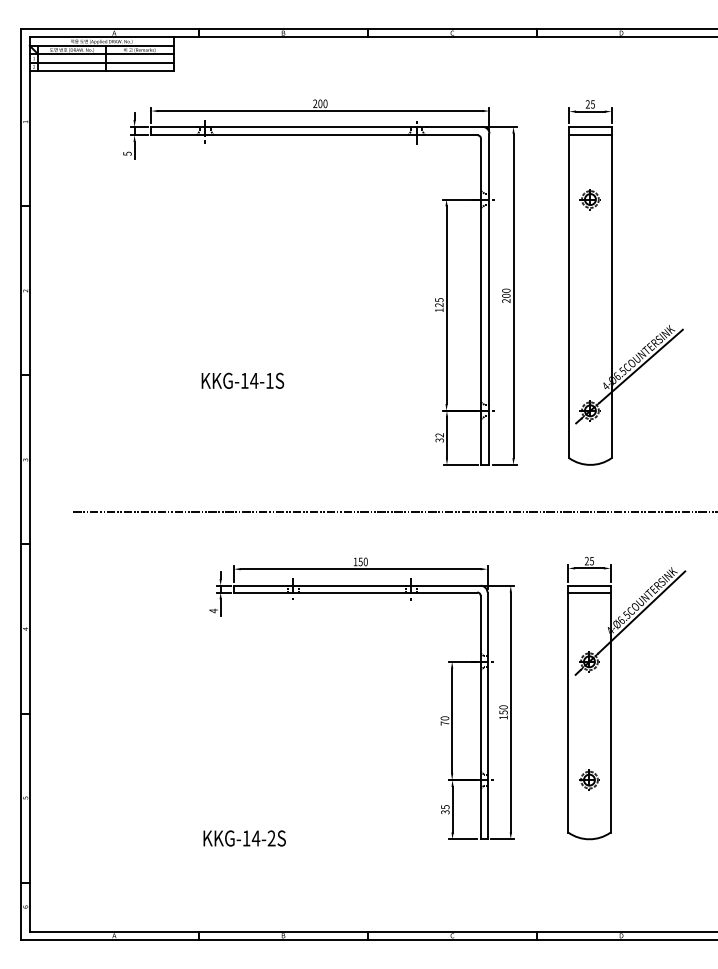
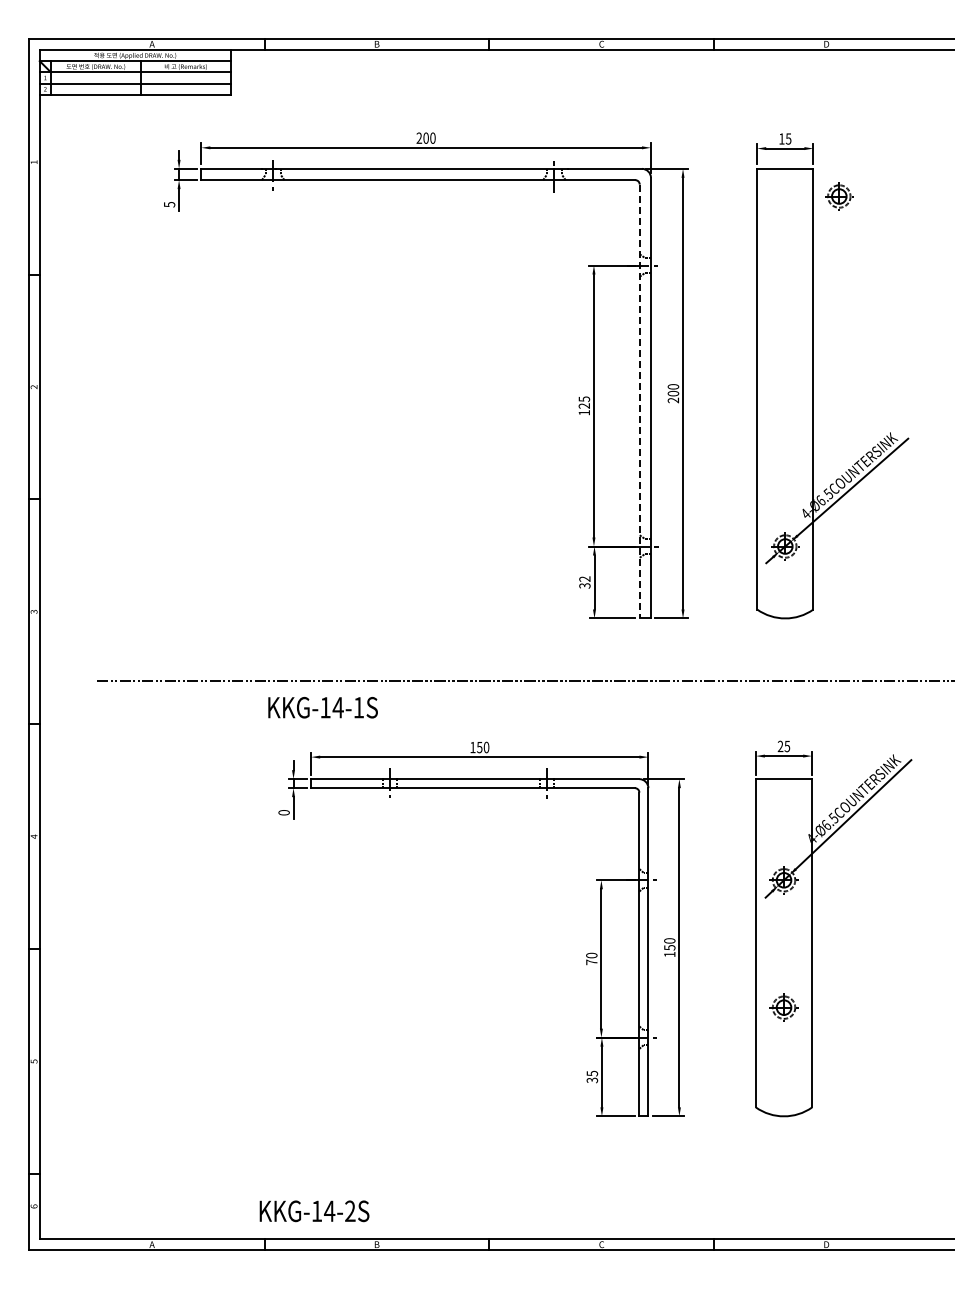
text: (587, 104) -> (781, 138), 25 -> 15
line: (590, 135) -> (785, 180), removed
part: (590, 199) -> (839, 196), moved
line: (480, 301) -> (639, 401), solid -> dashed
text: (242, 380) -> (322, 707), moved
line: (589, 592) -> (783, 788), removed
text: (213, 610) -> (283, 812), 4 -> 0
part: (589, 779) -> (783, 1007), moved
text: (244, 838) -> (314, 1211), moved

